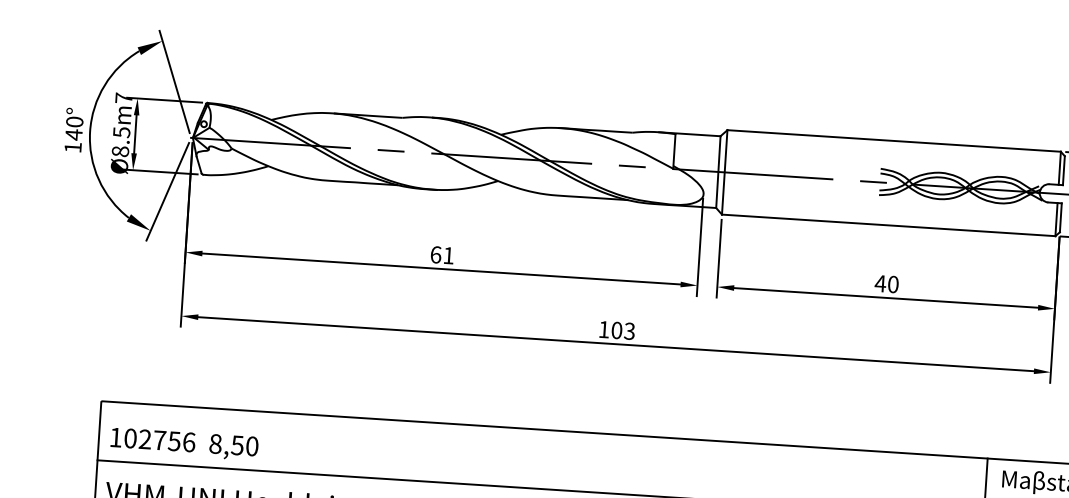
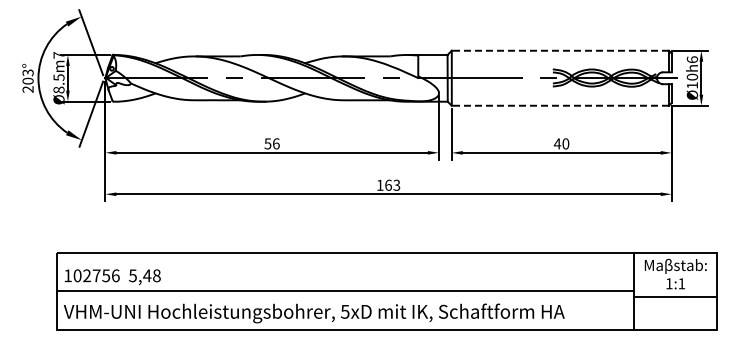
text: (73, 133) -> (27, 80), 140° -> 203°
line: (894, 140) -> (560, 50), solid -> dashed
line: (888, 225) -> (560, 105), solid -> dashed
text: (441, 254) -> (271, 143), 61 -> 56
text: (616, 329) -> (388, 184), 103 -> 163
text: (233, 444) -> (144, 275), 8,50 -> 5,48

